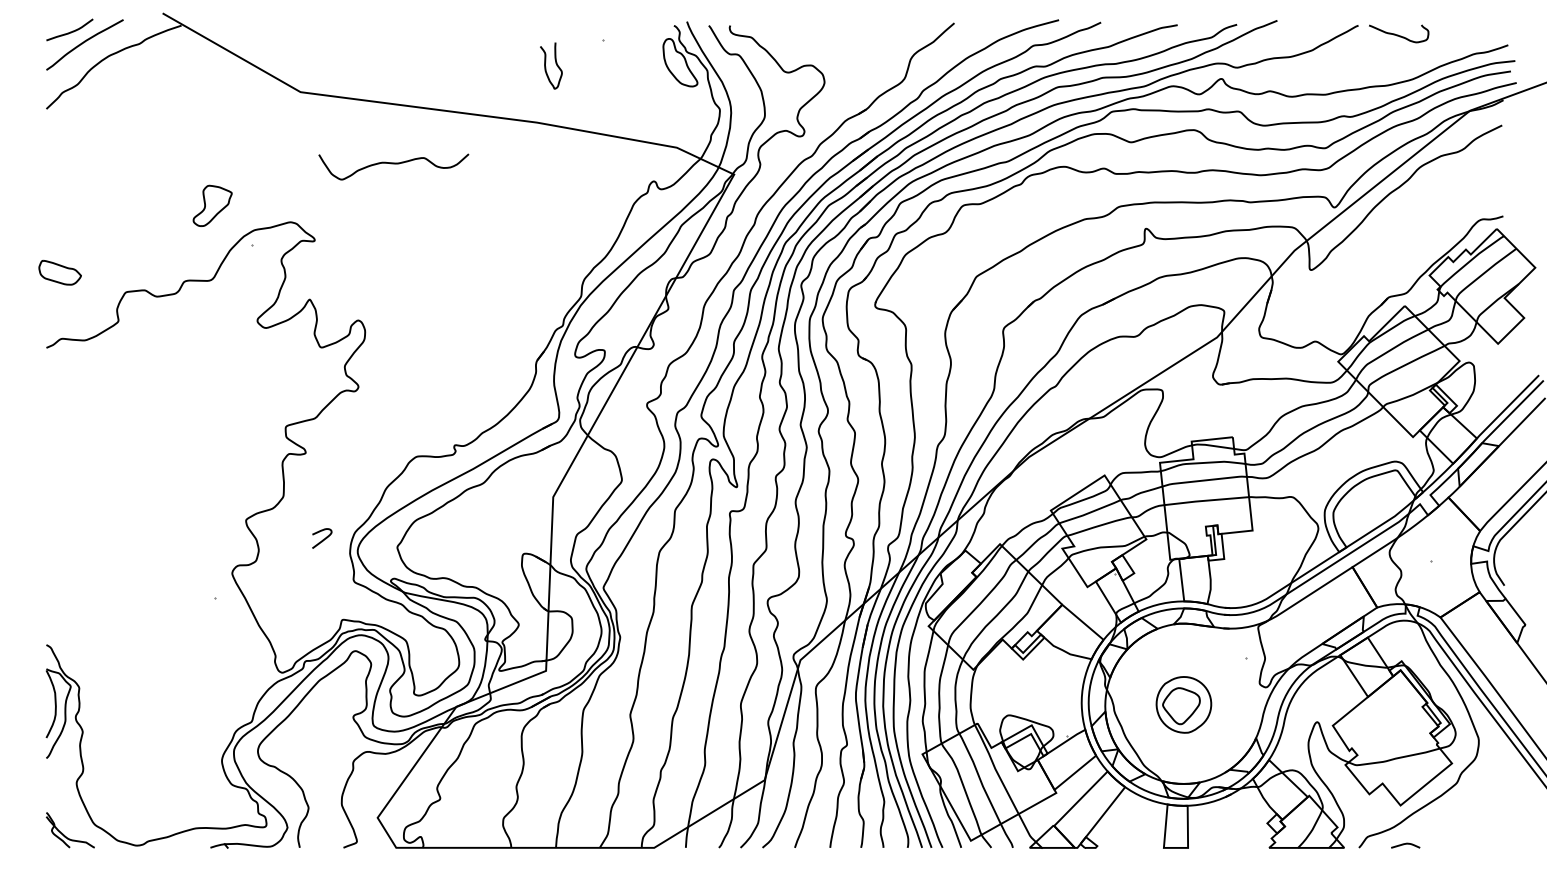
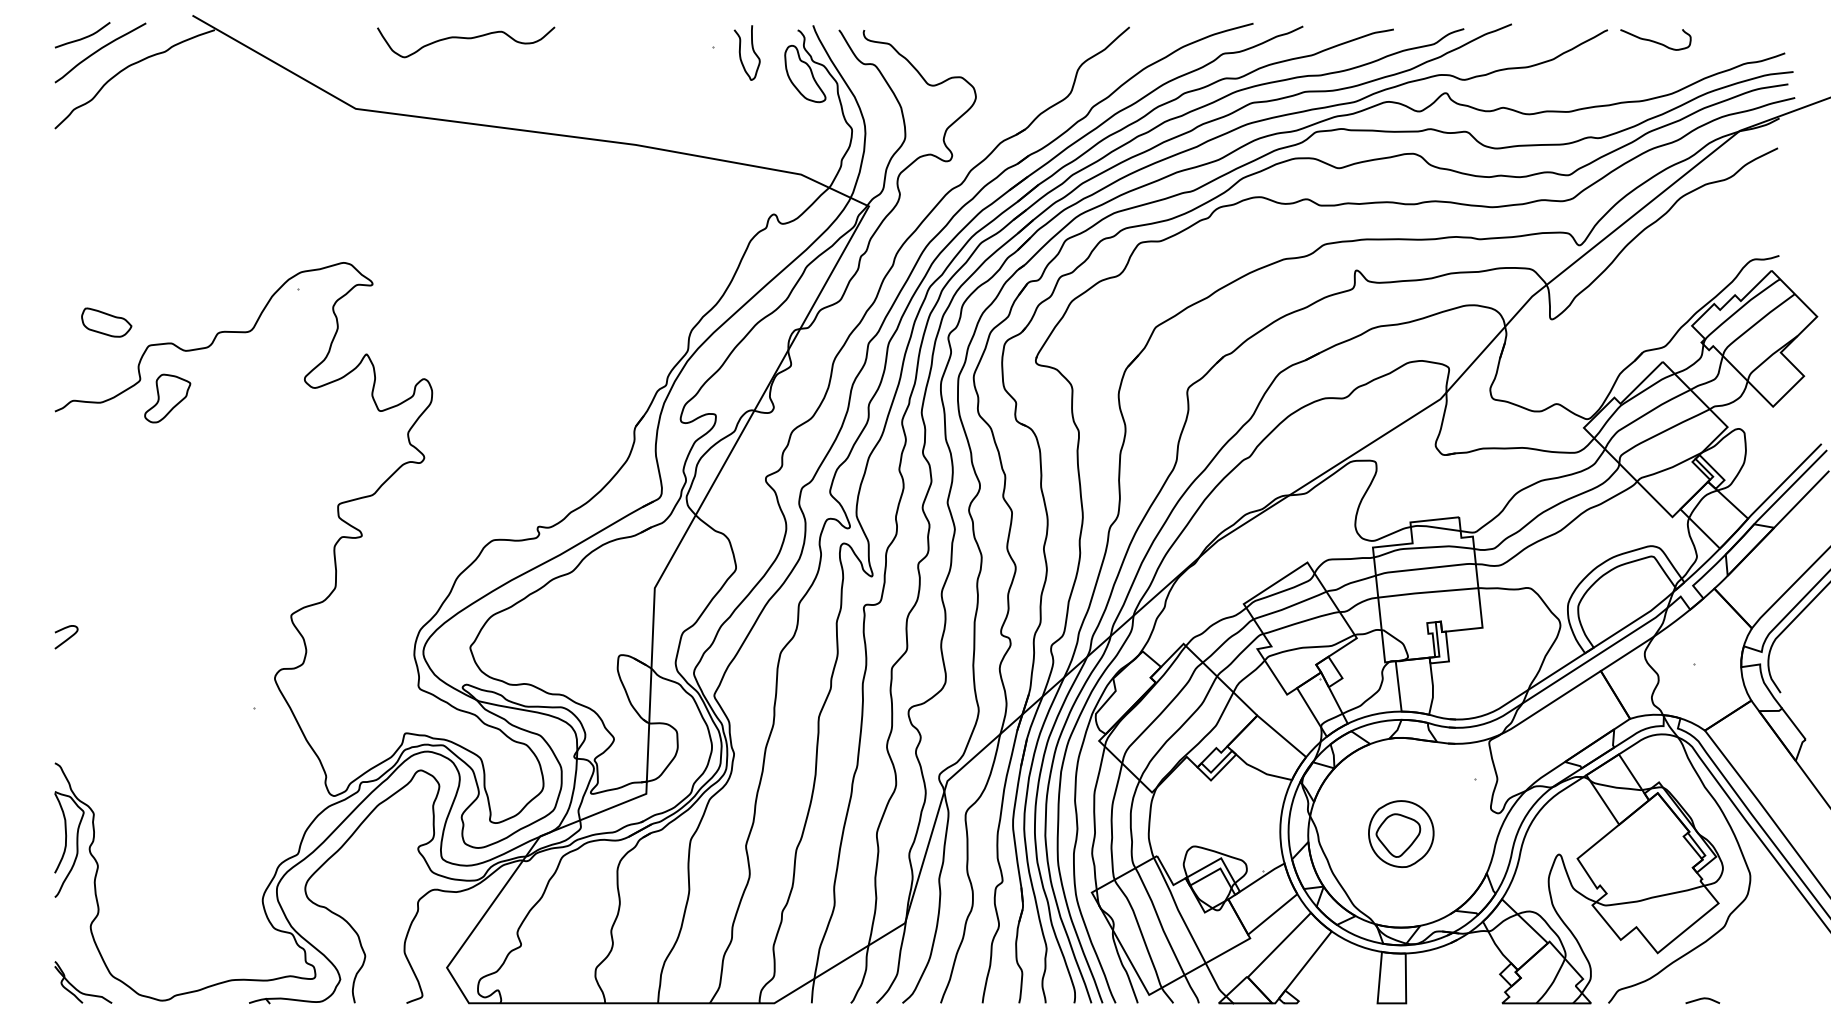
curve: (555, 63) -> (752, 50), moved
curve: (393, 164) -> (465, 39), moved
part: (212, 205) -> (167, 398), moved
part: (59, 272) -> (105, 322), moved
curve: (322, 539) -> (66, 638), moved
curve: (1405, 844) -> (1702, 999), moved

